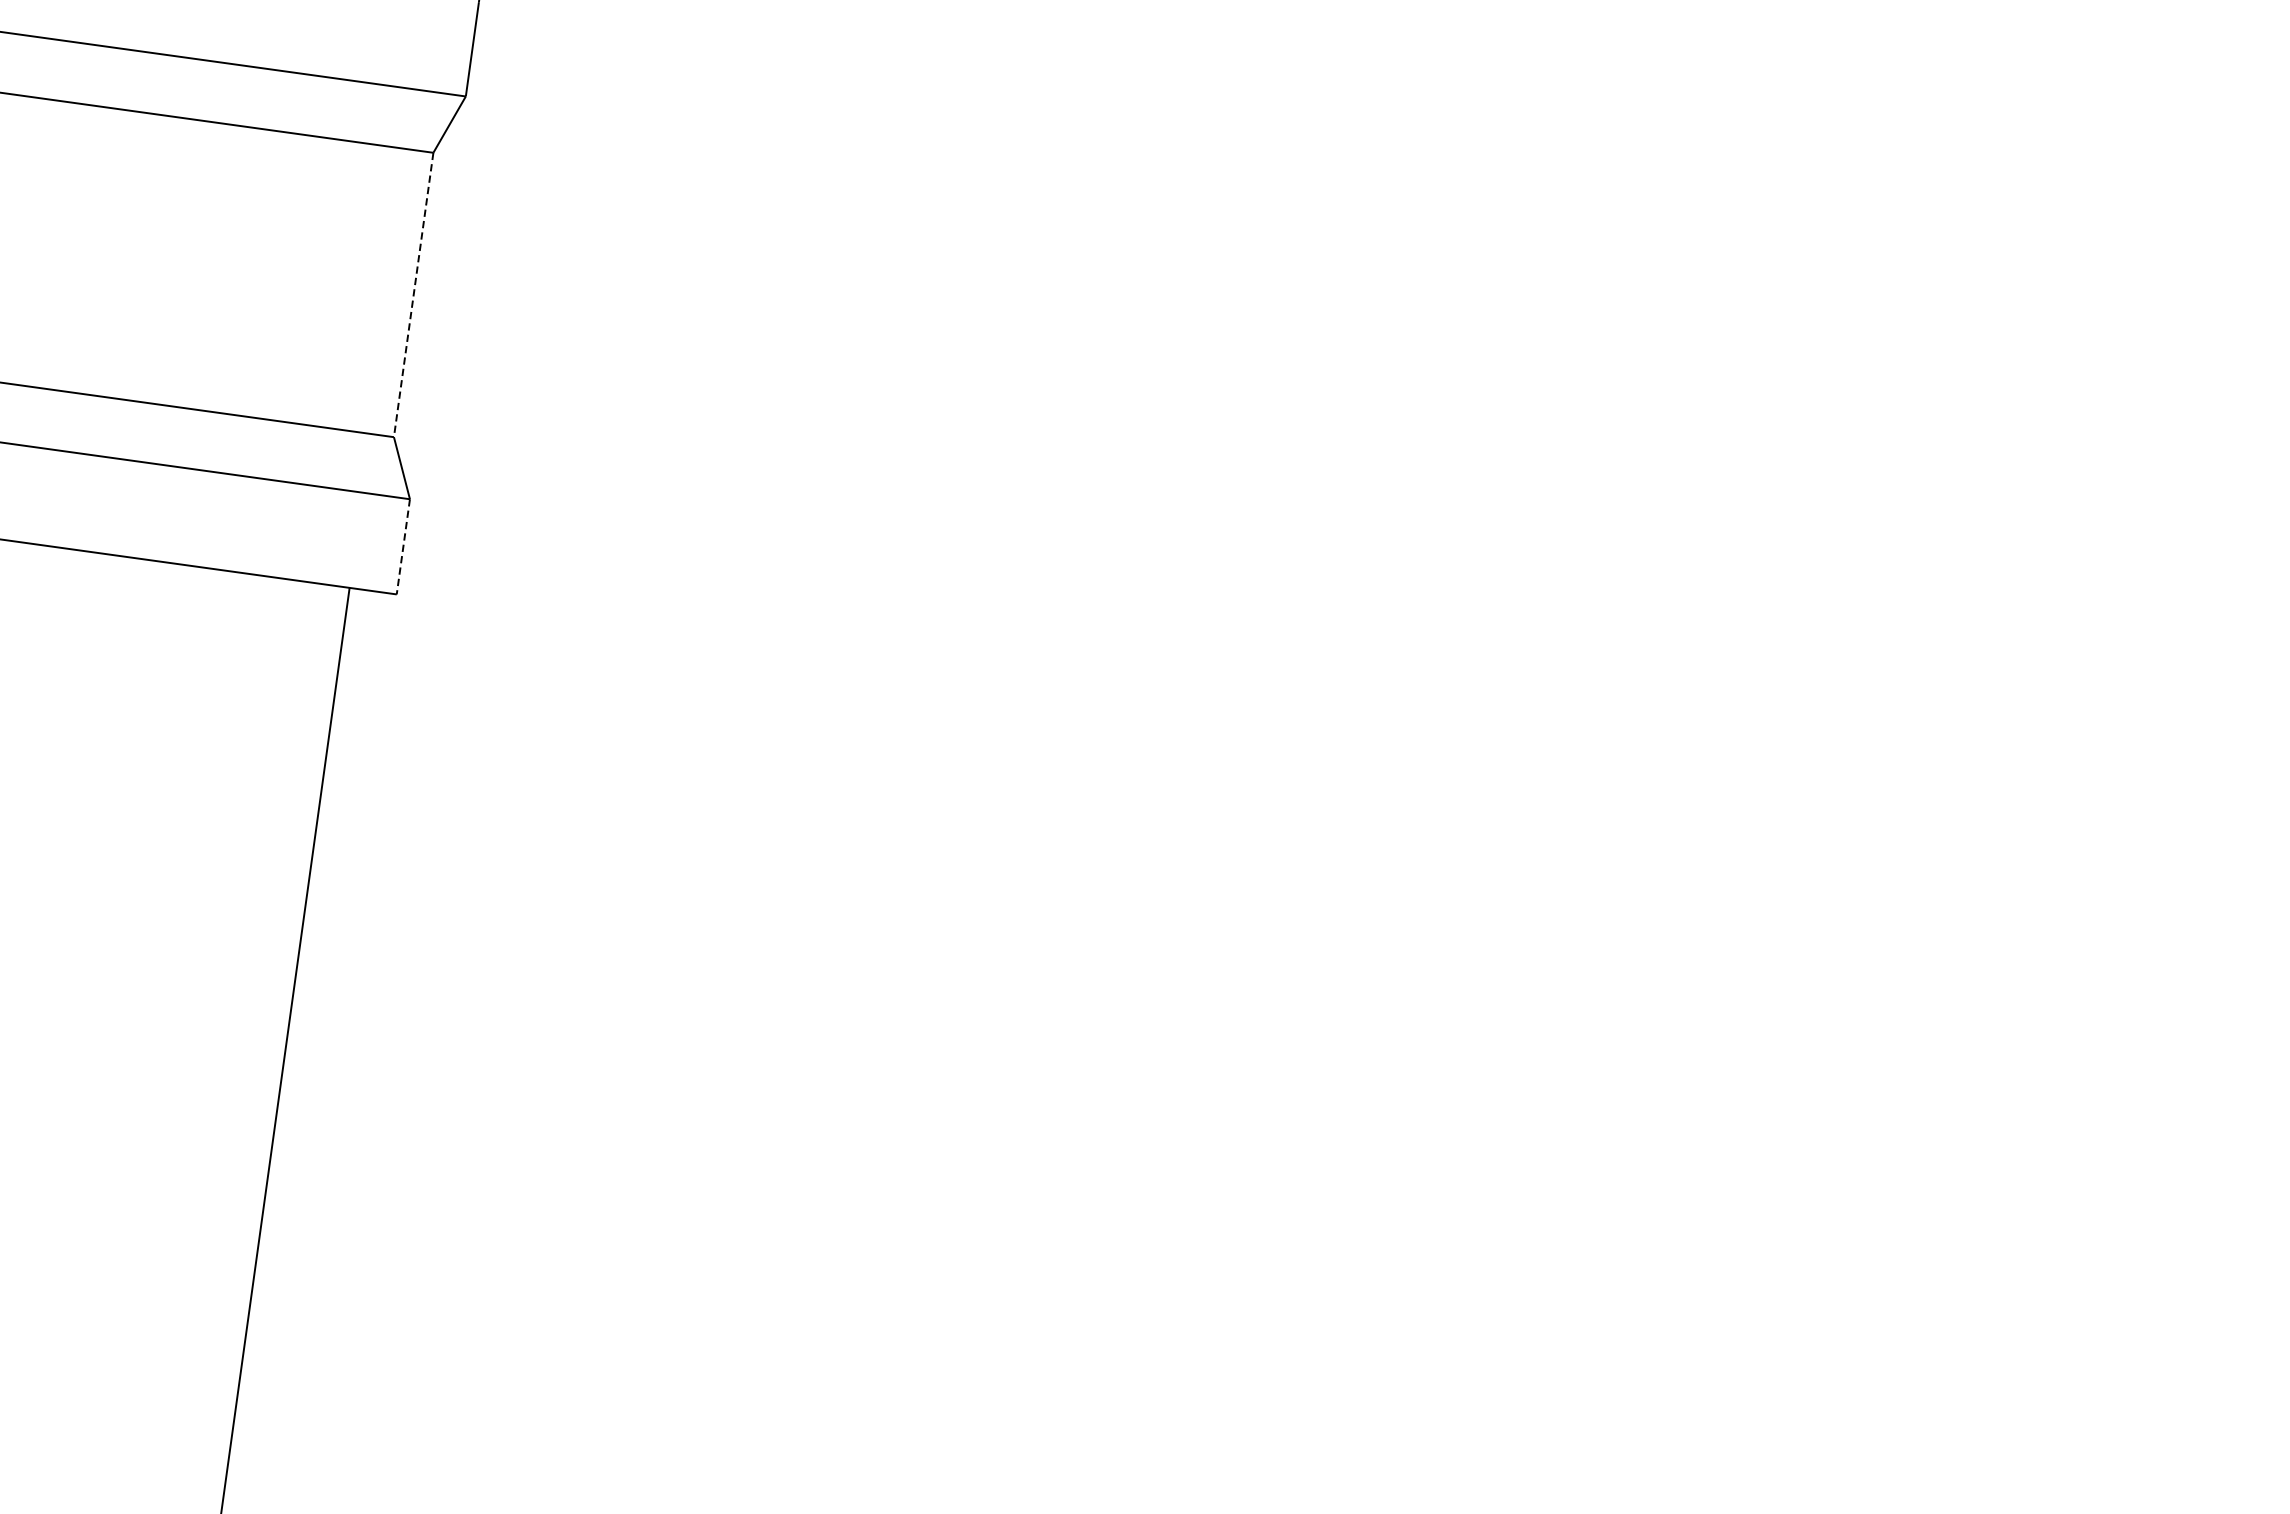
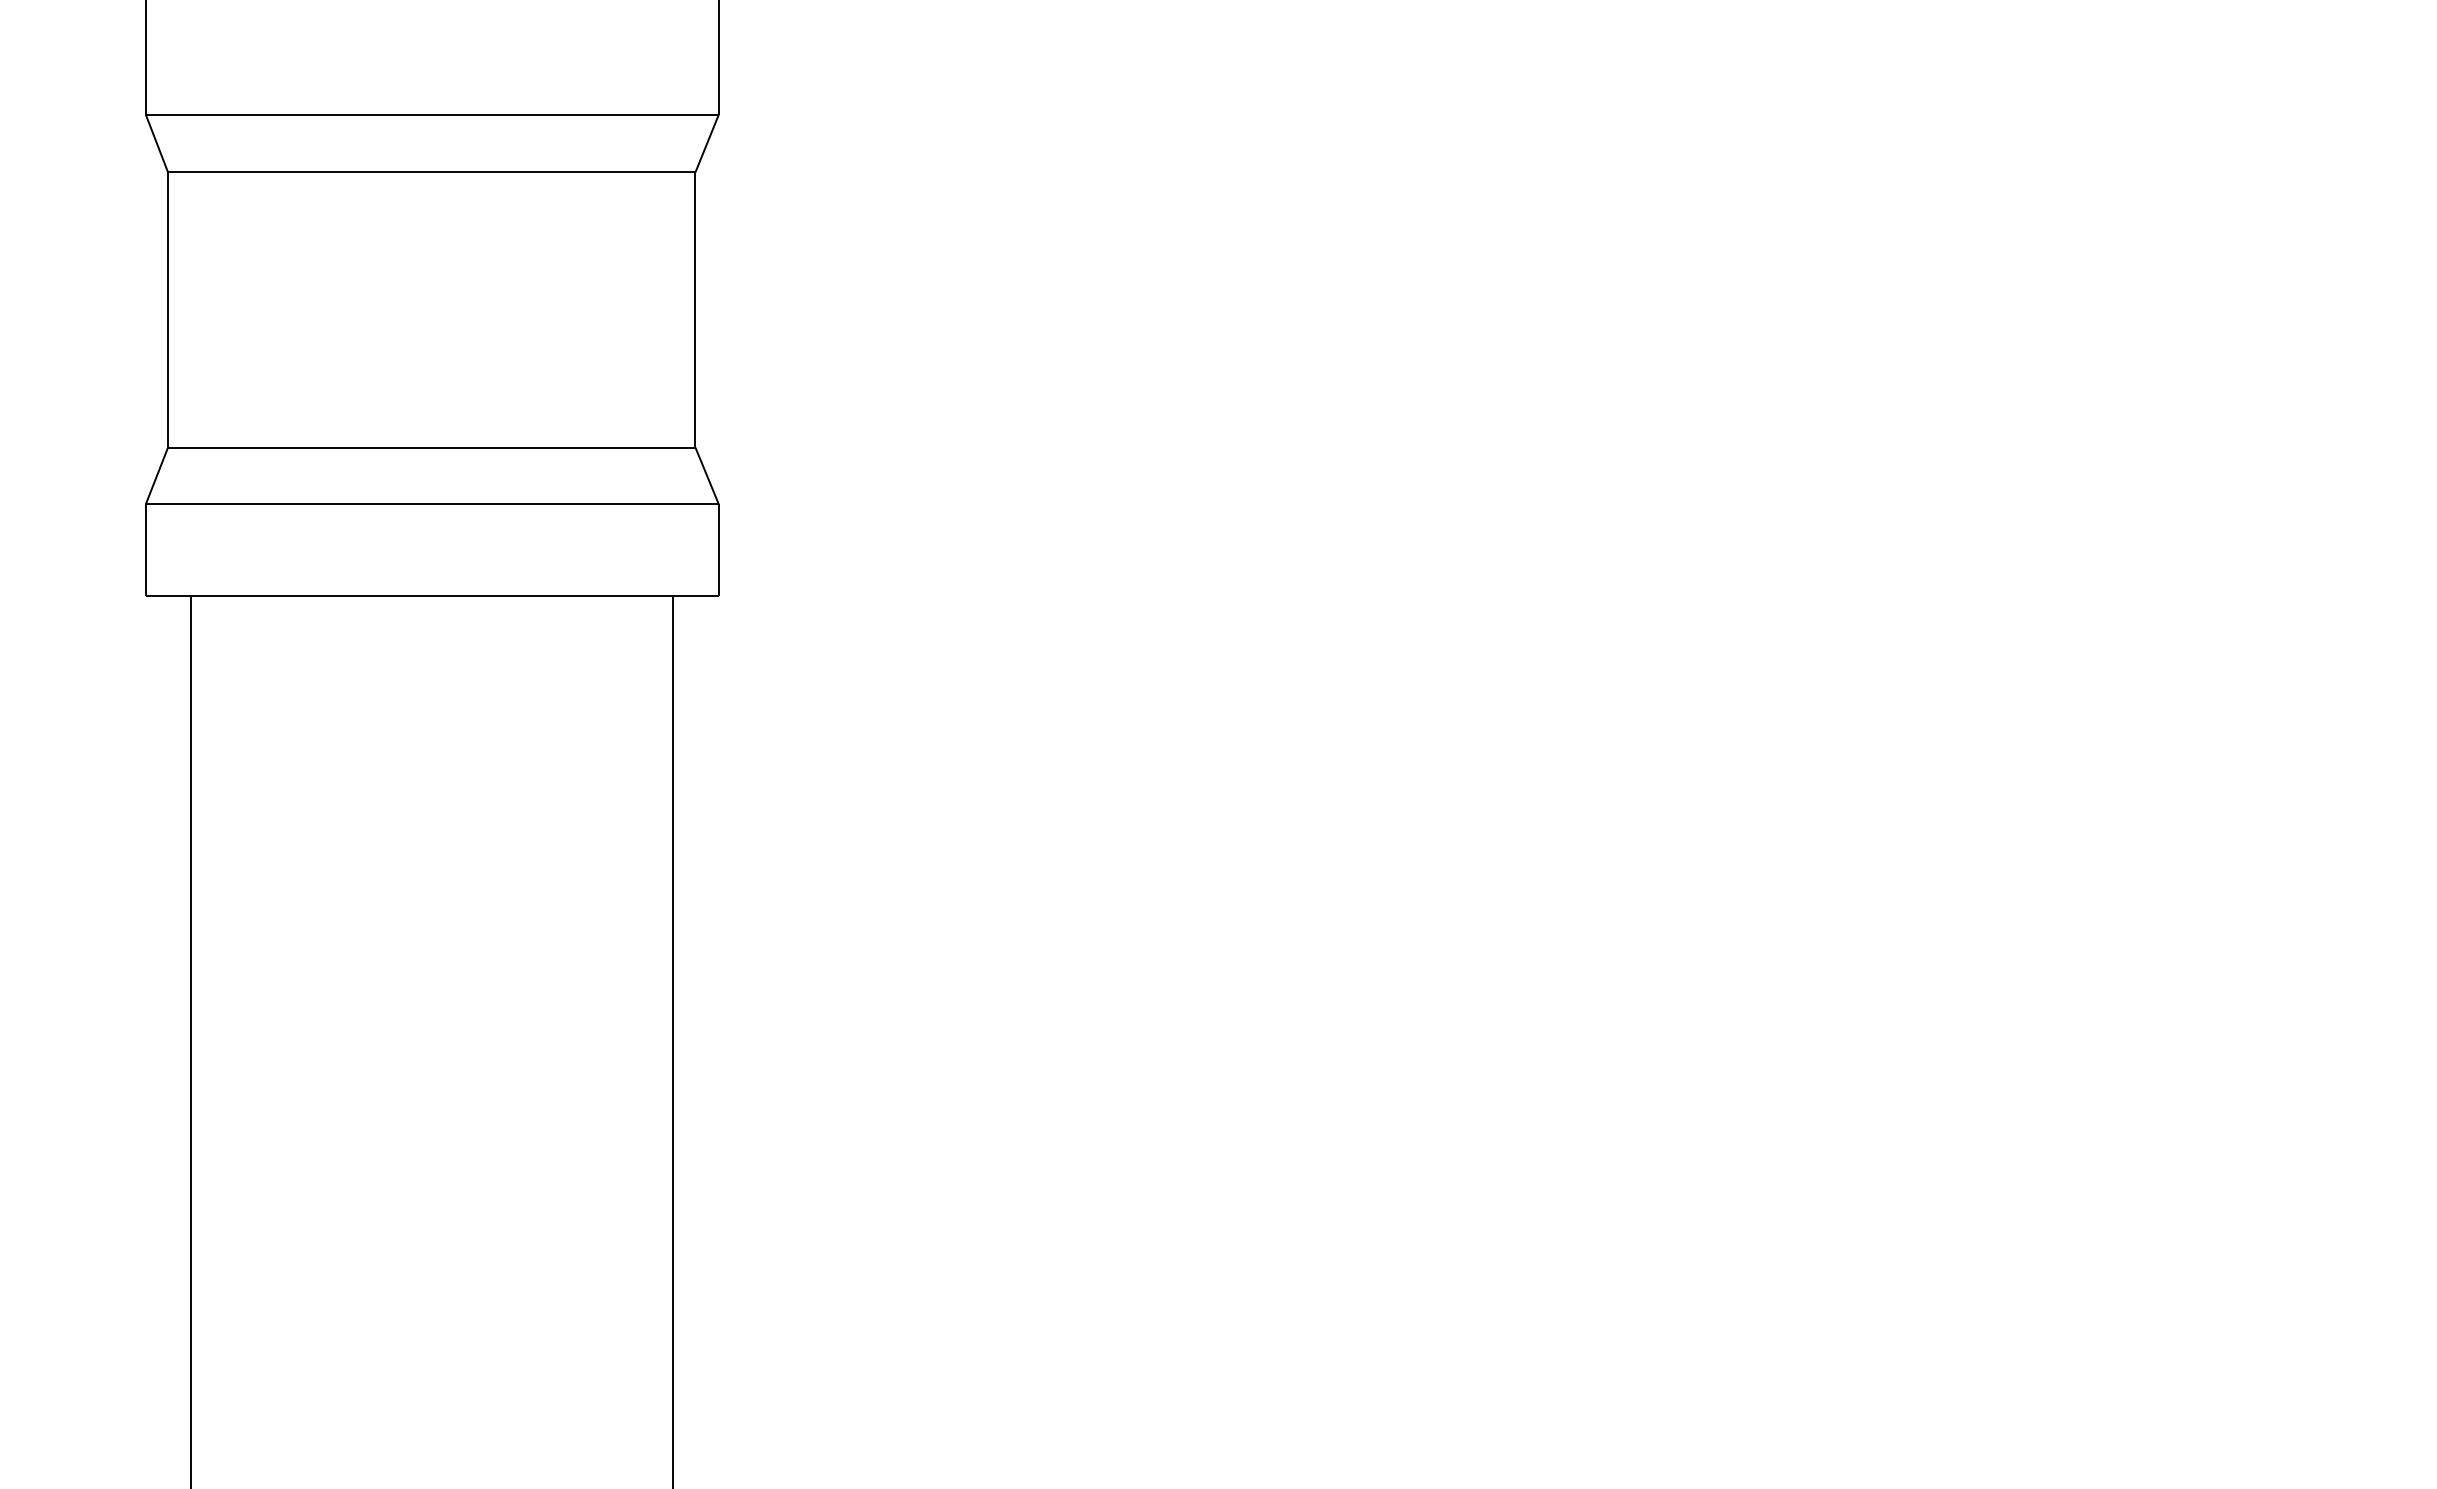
line: (413, 294) -> (695, 309), dashed -> solid
line: (403, 546) -> (718, 550), dashed -> solid

